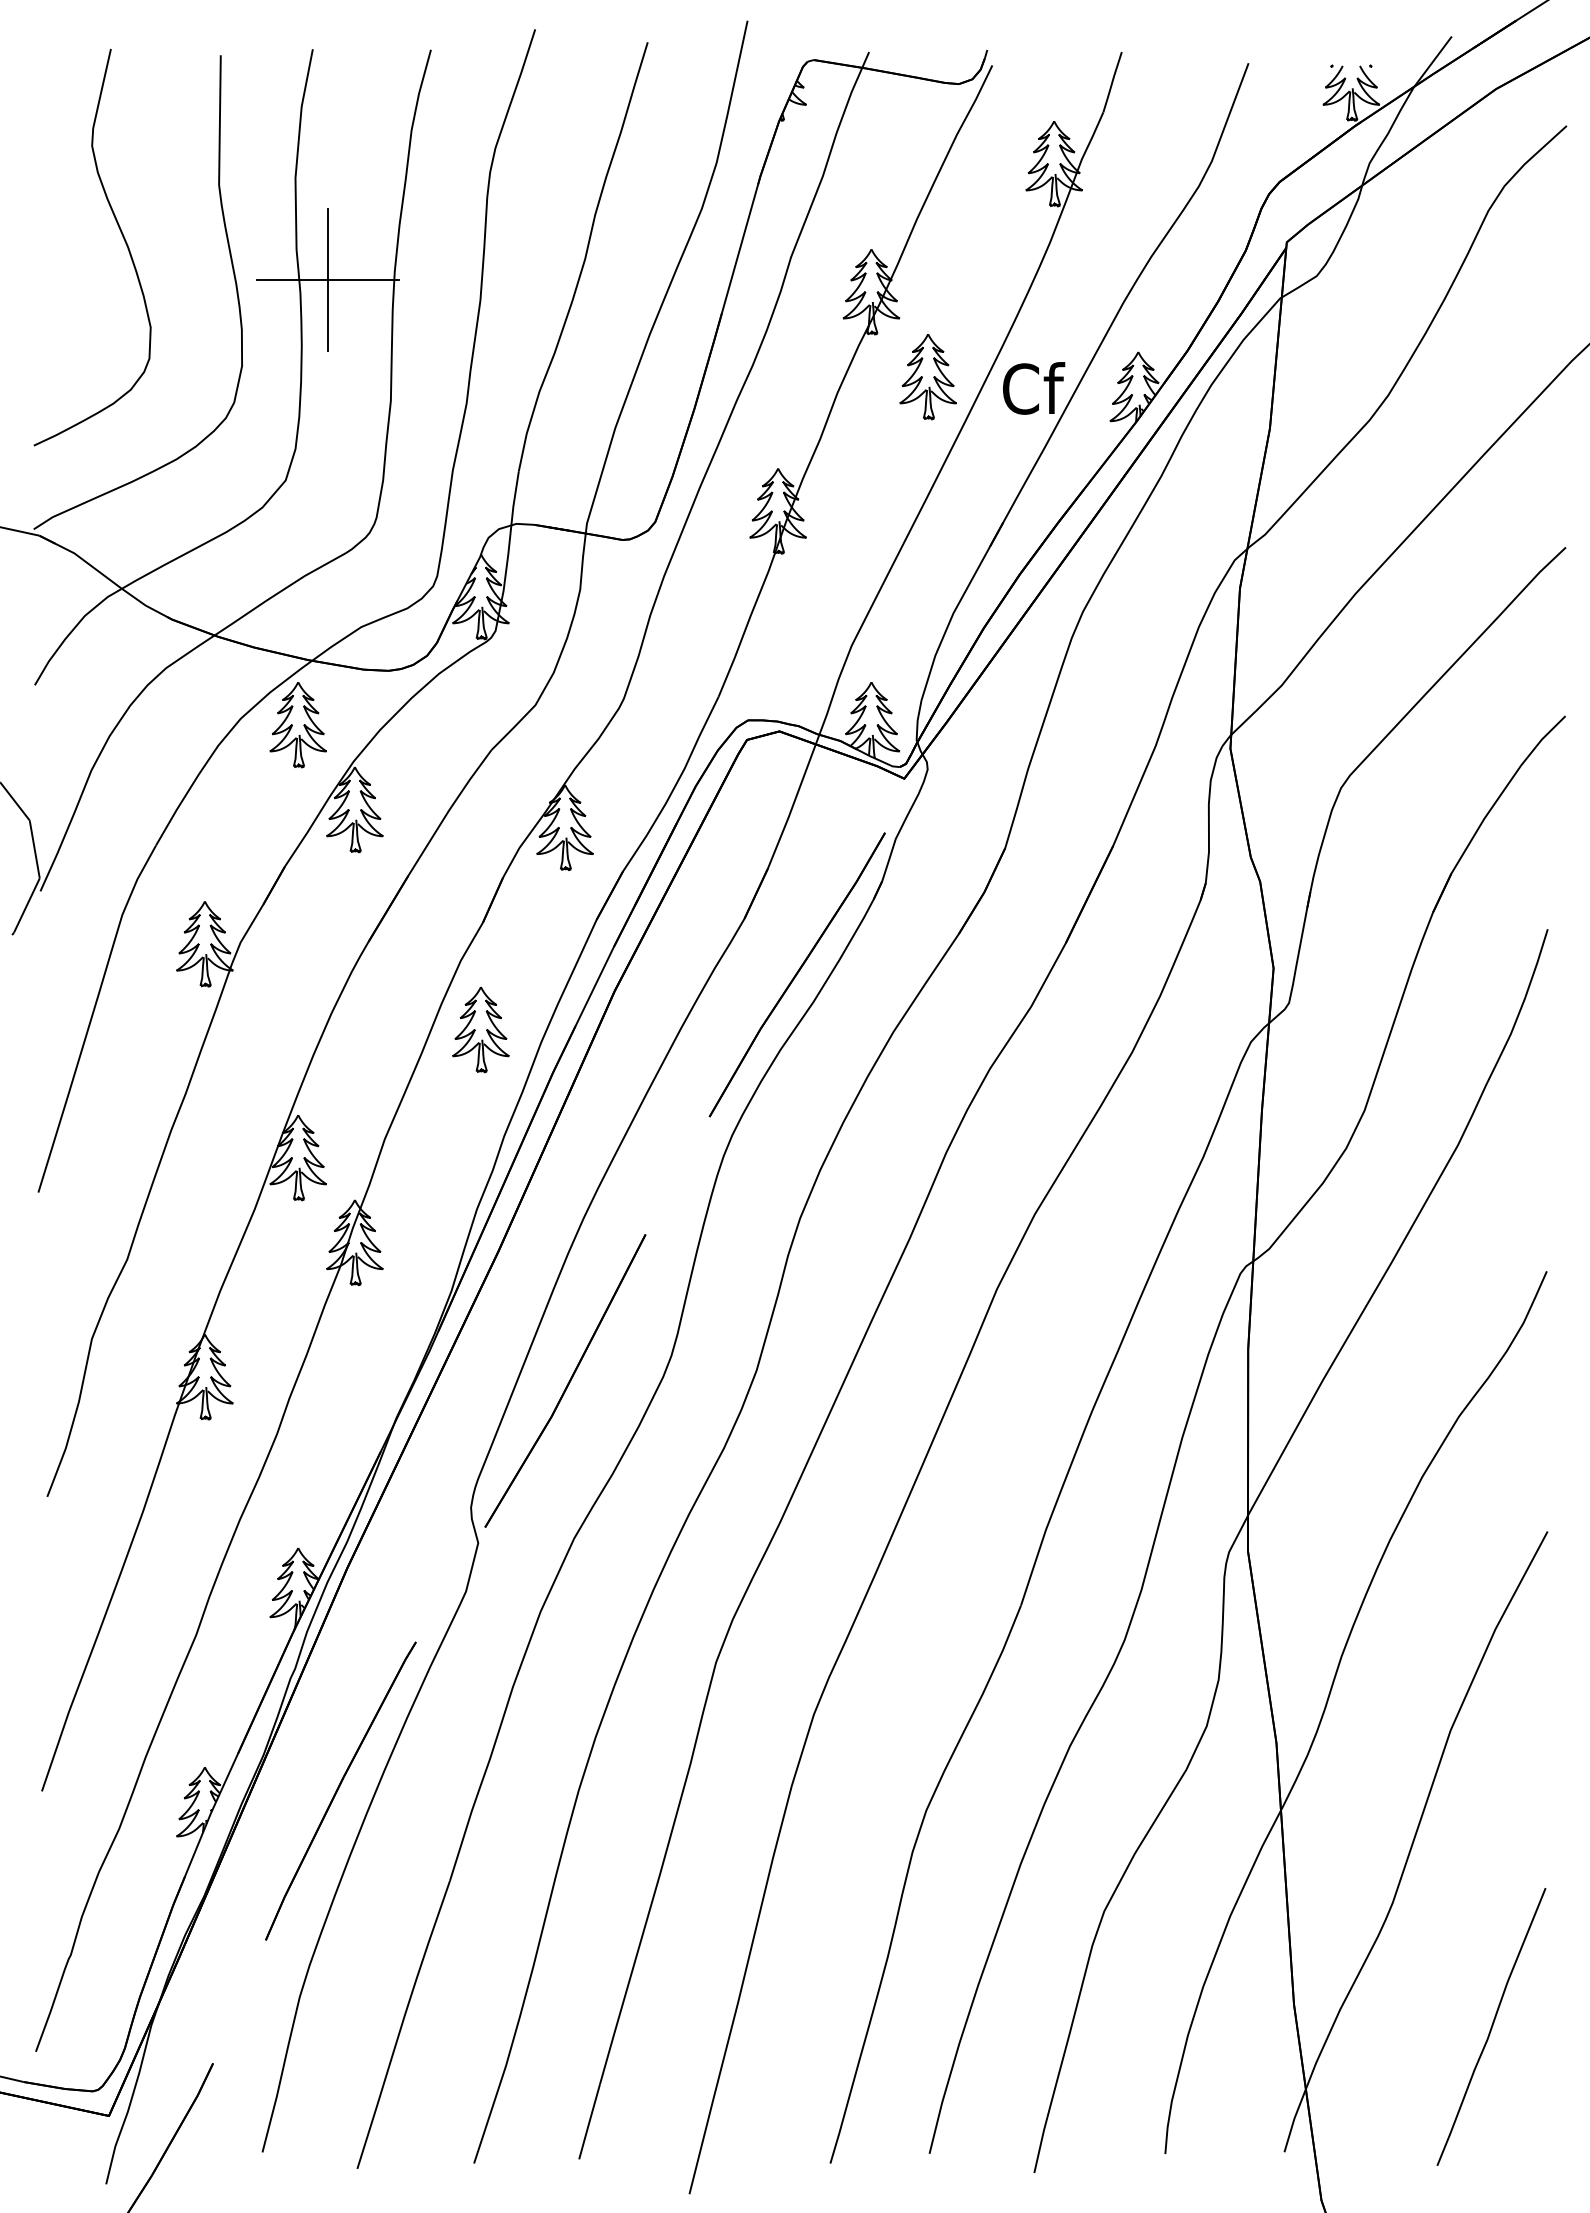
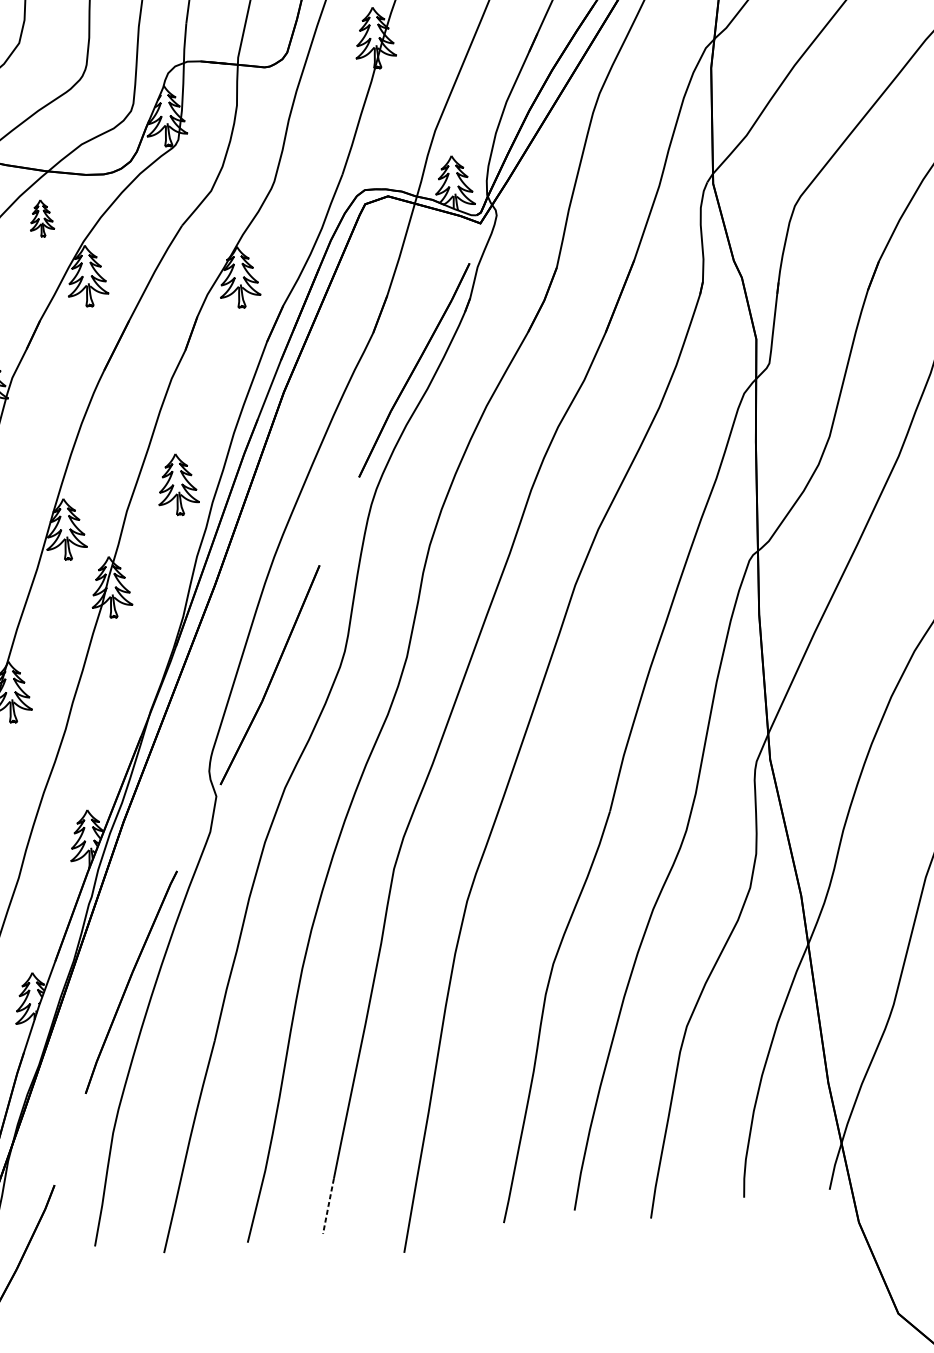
part: (297, 725) -> (41, 218), size x0.6
part: (480, 1029) -> (177, 484), moved
line: (589, 2121) -> (328, 1206), solid -> dashed

